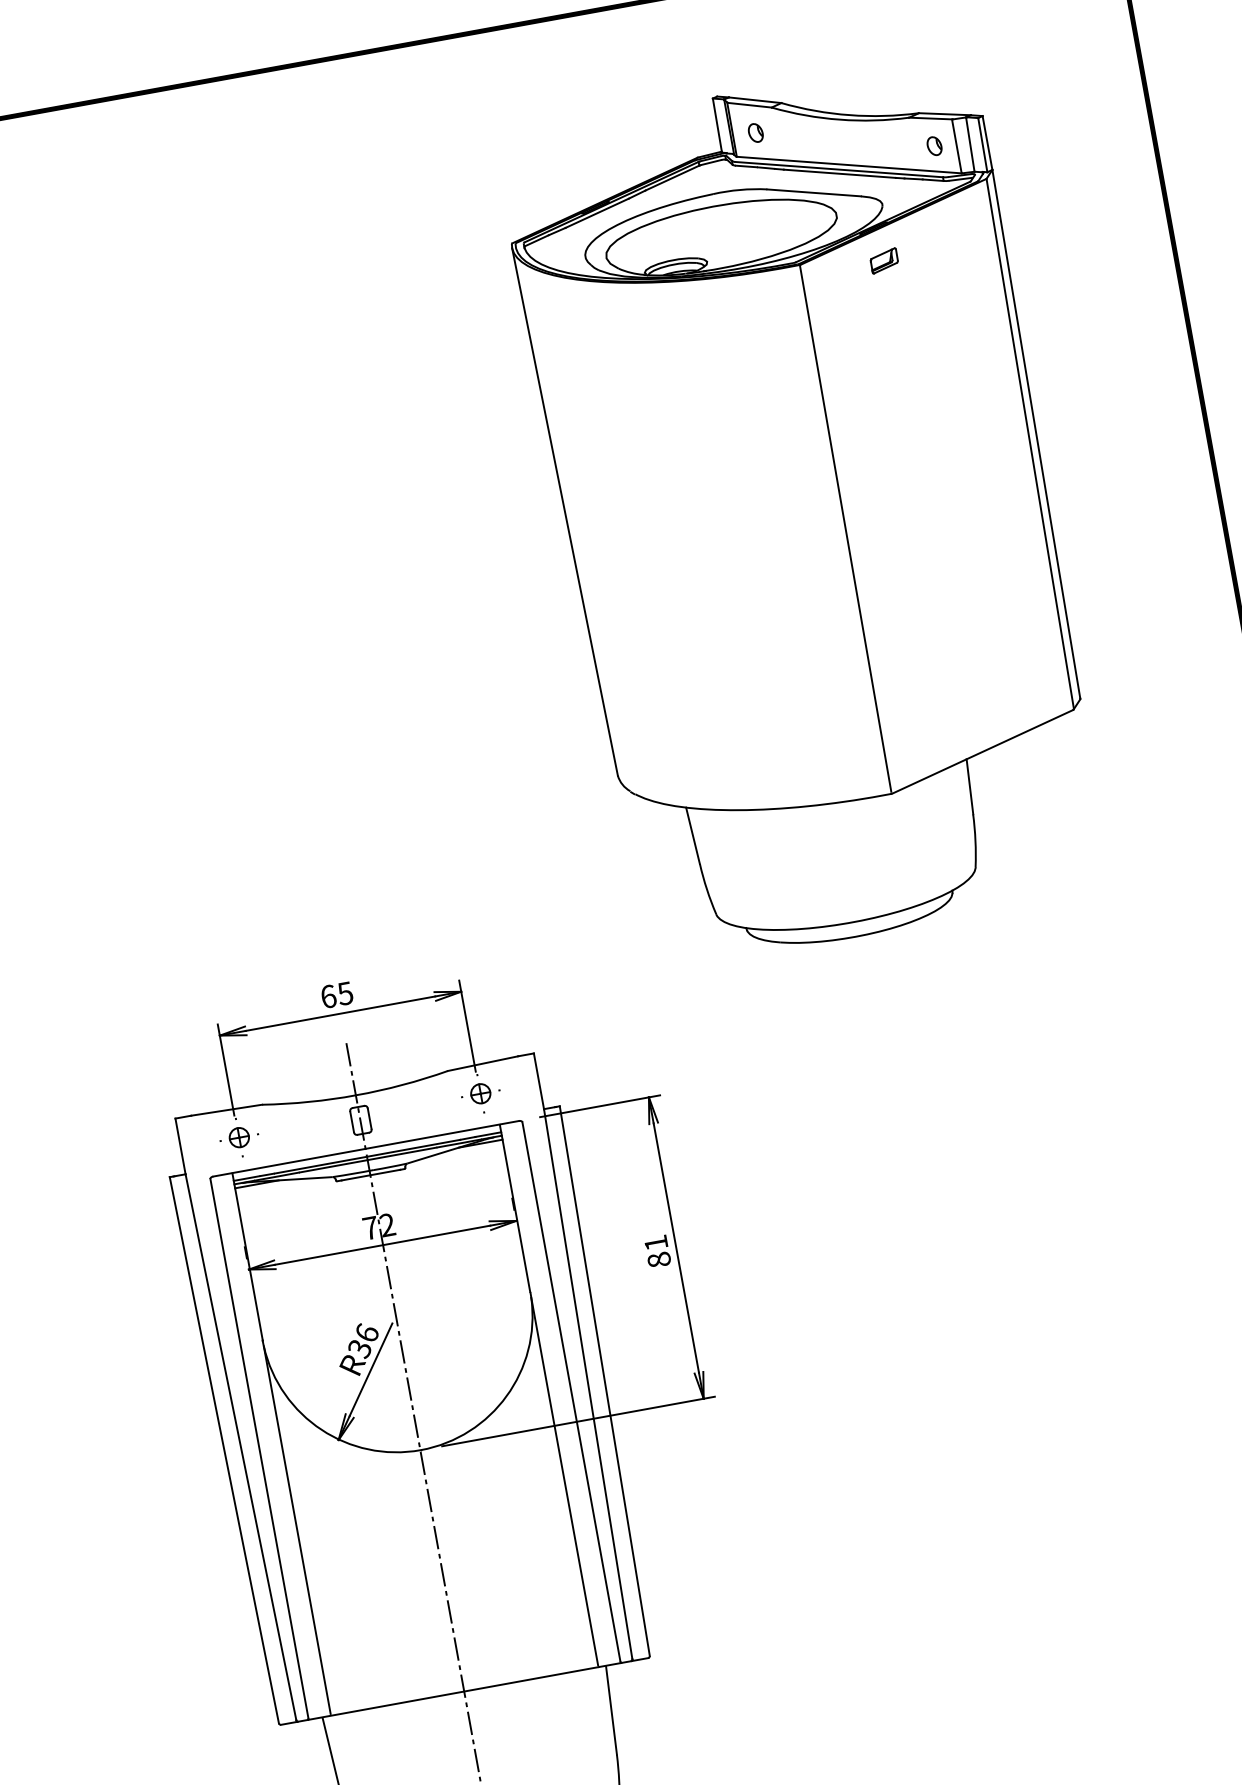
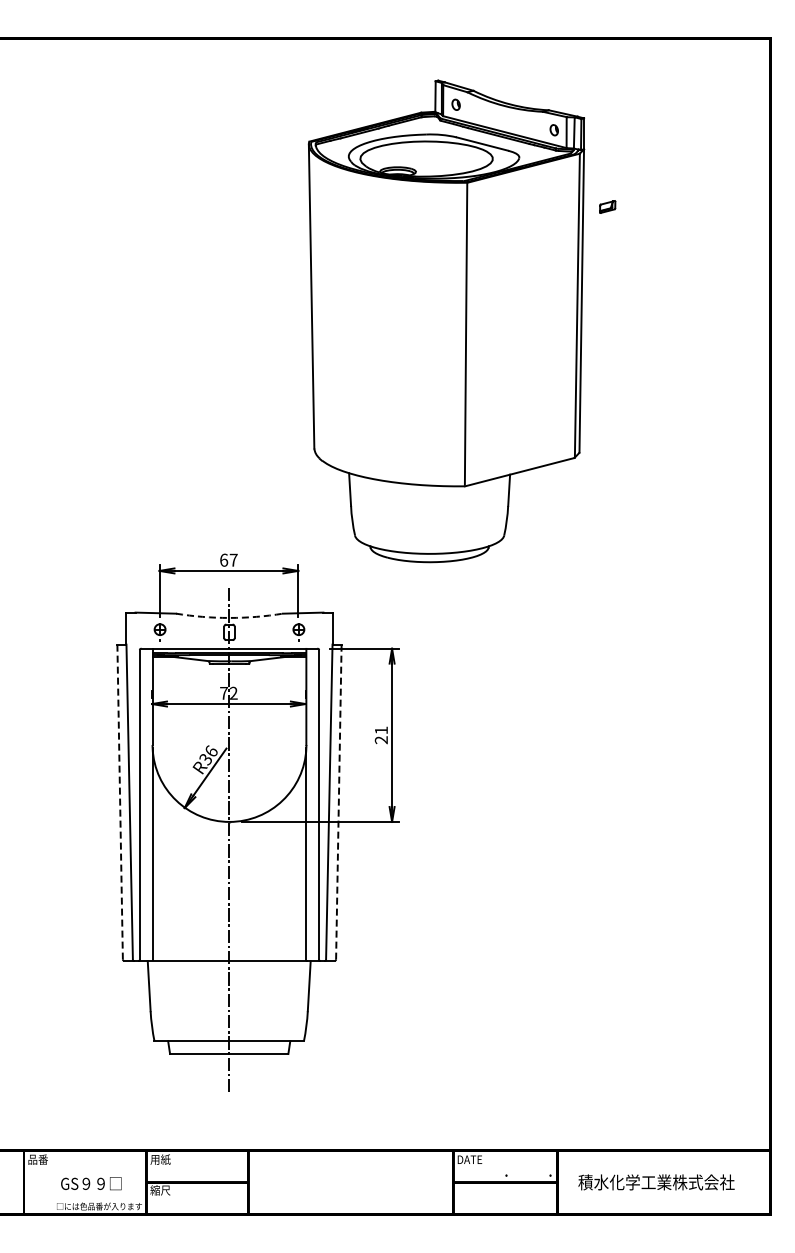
part: (807, 512) -> (446, 321), moved
text: (344, 992) -> (233, 559), 65 -> 67
arc: (356, 1094) -> (229, 617), solid -> dashed
text: (657, 1260) -> (380, 740), 81 -> 21
line: (604, 1381) -> (338, 802), solid -> dashed
line: (225, 1450) -> (120, 802), solid -> dashed

